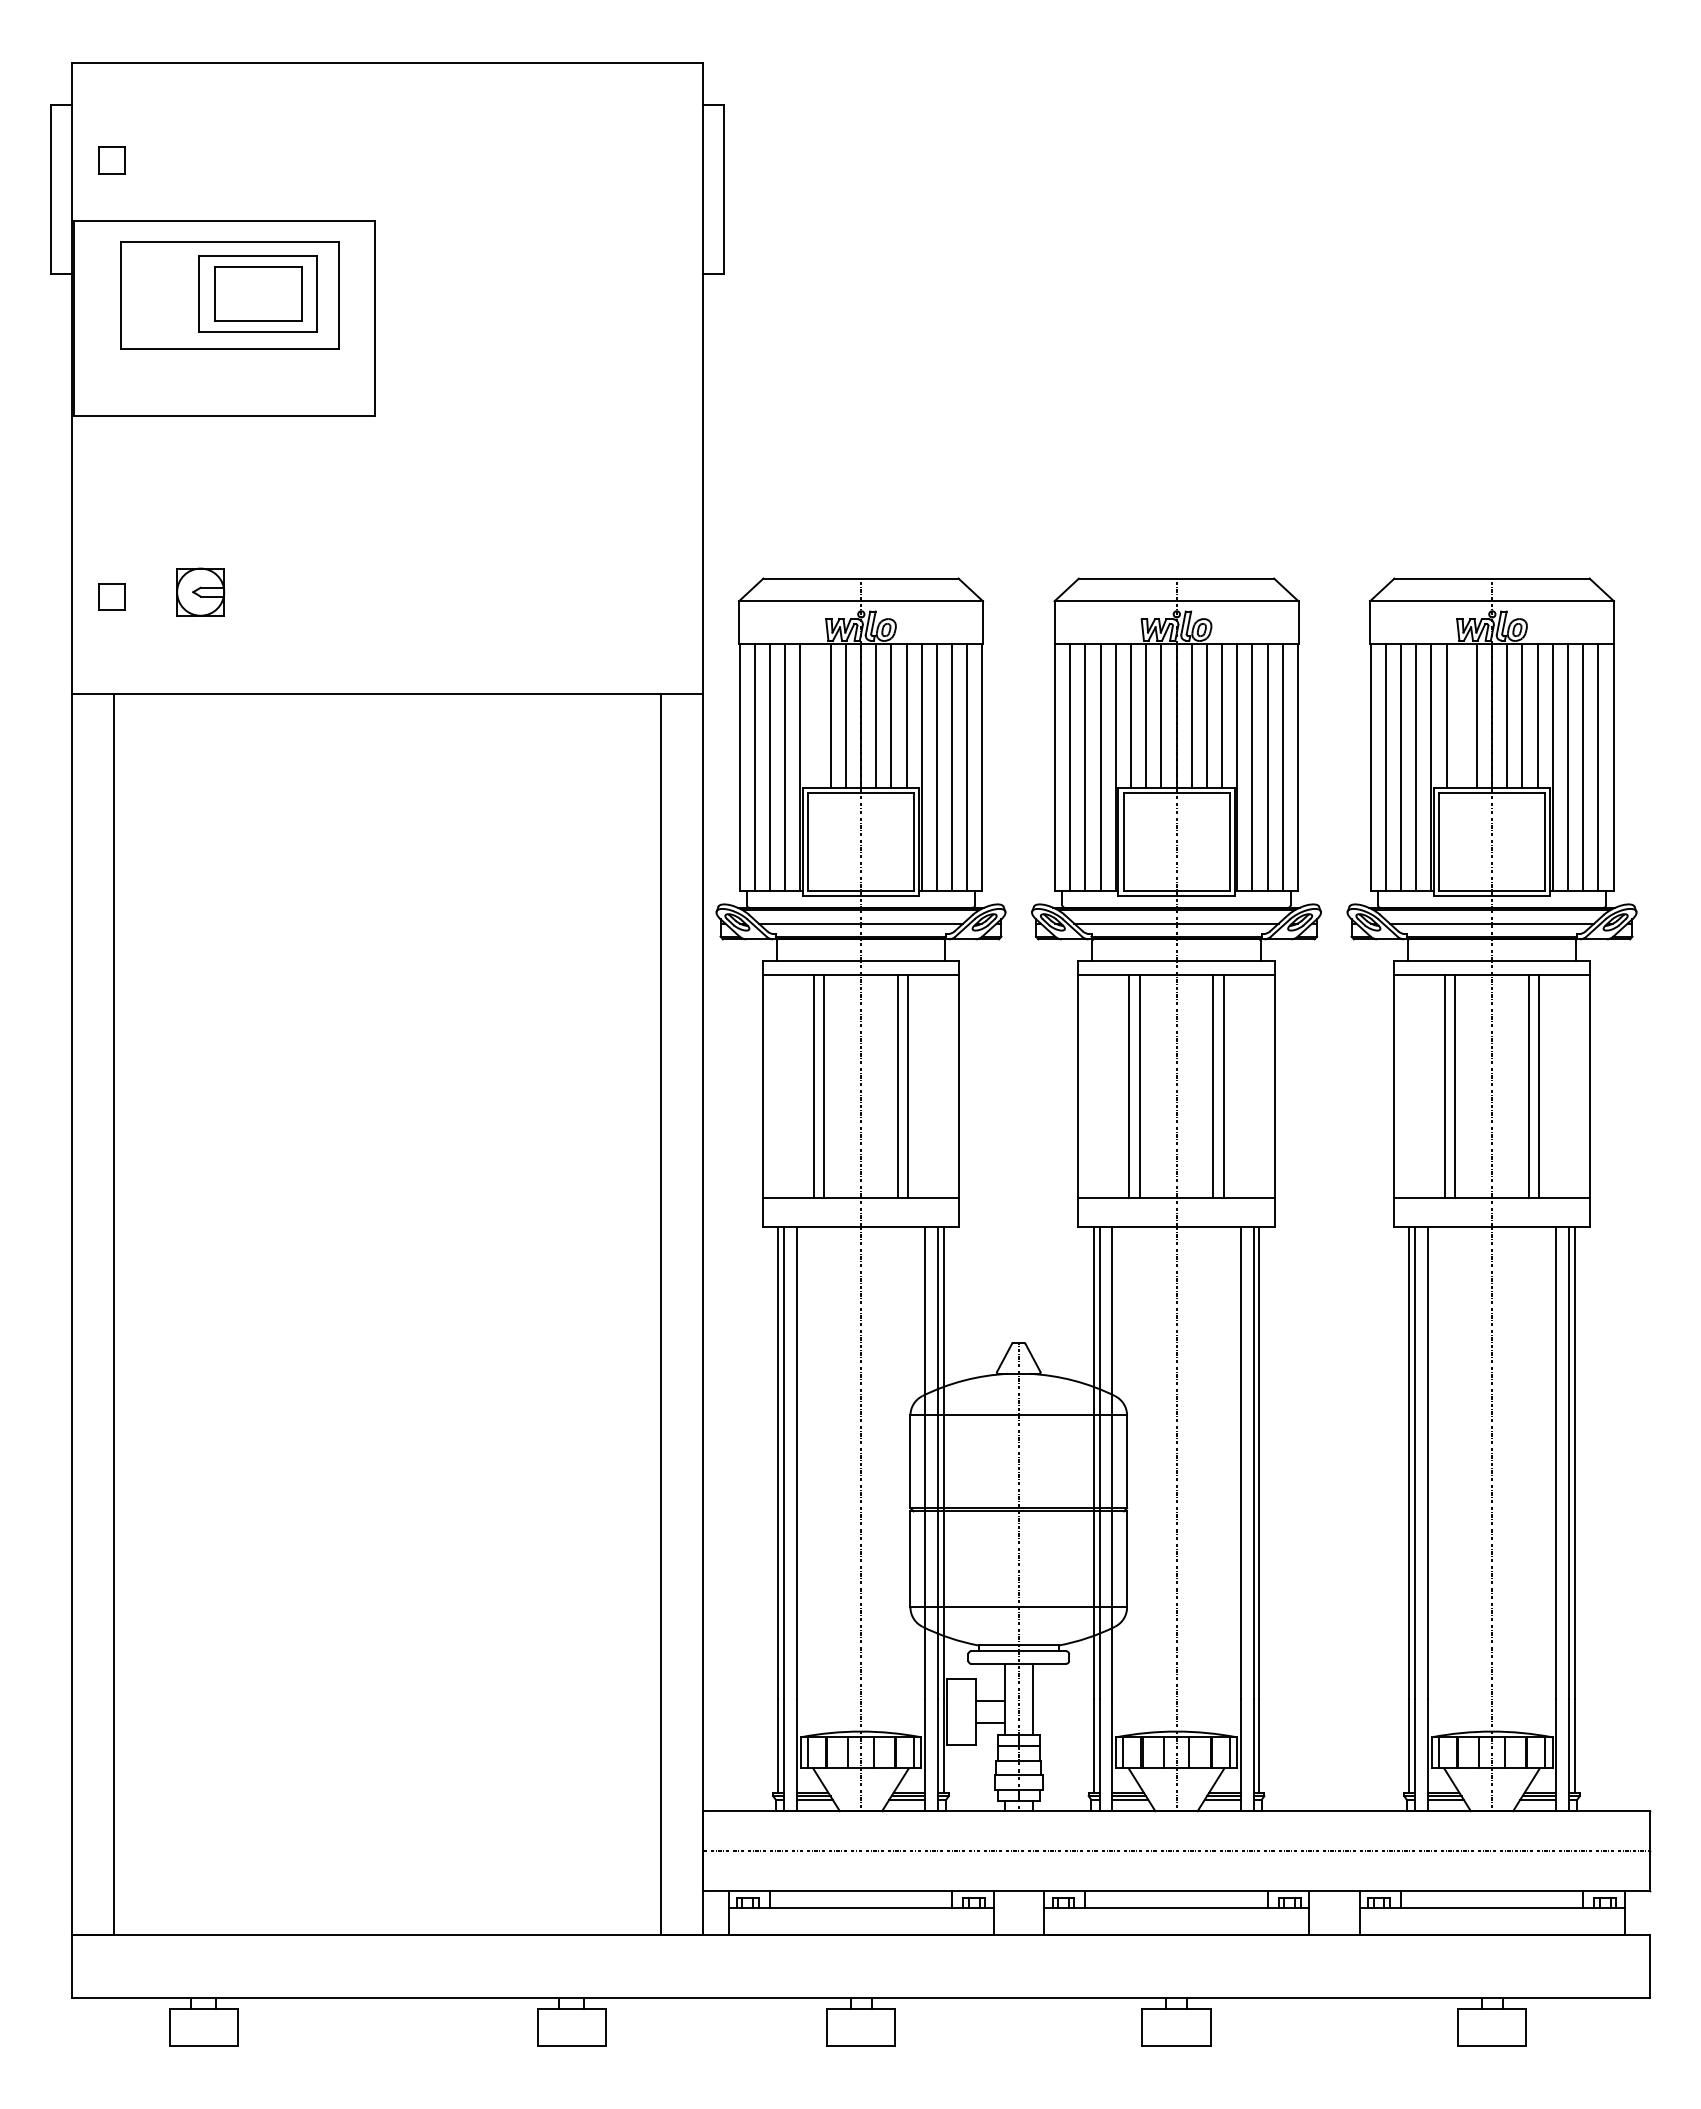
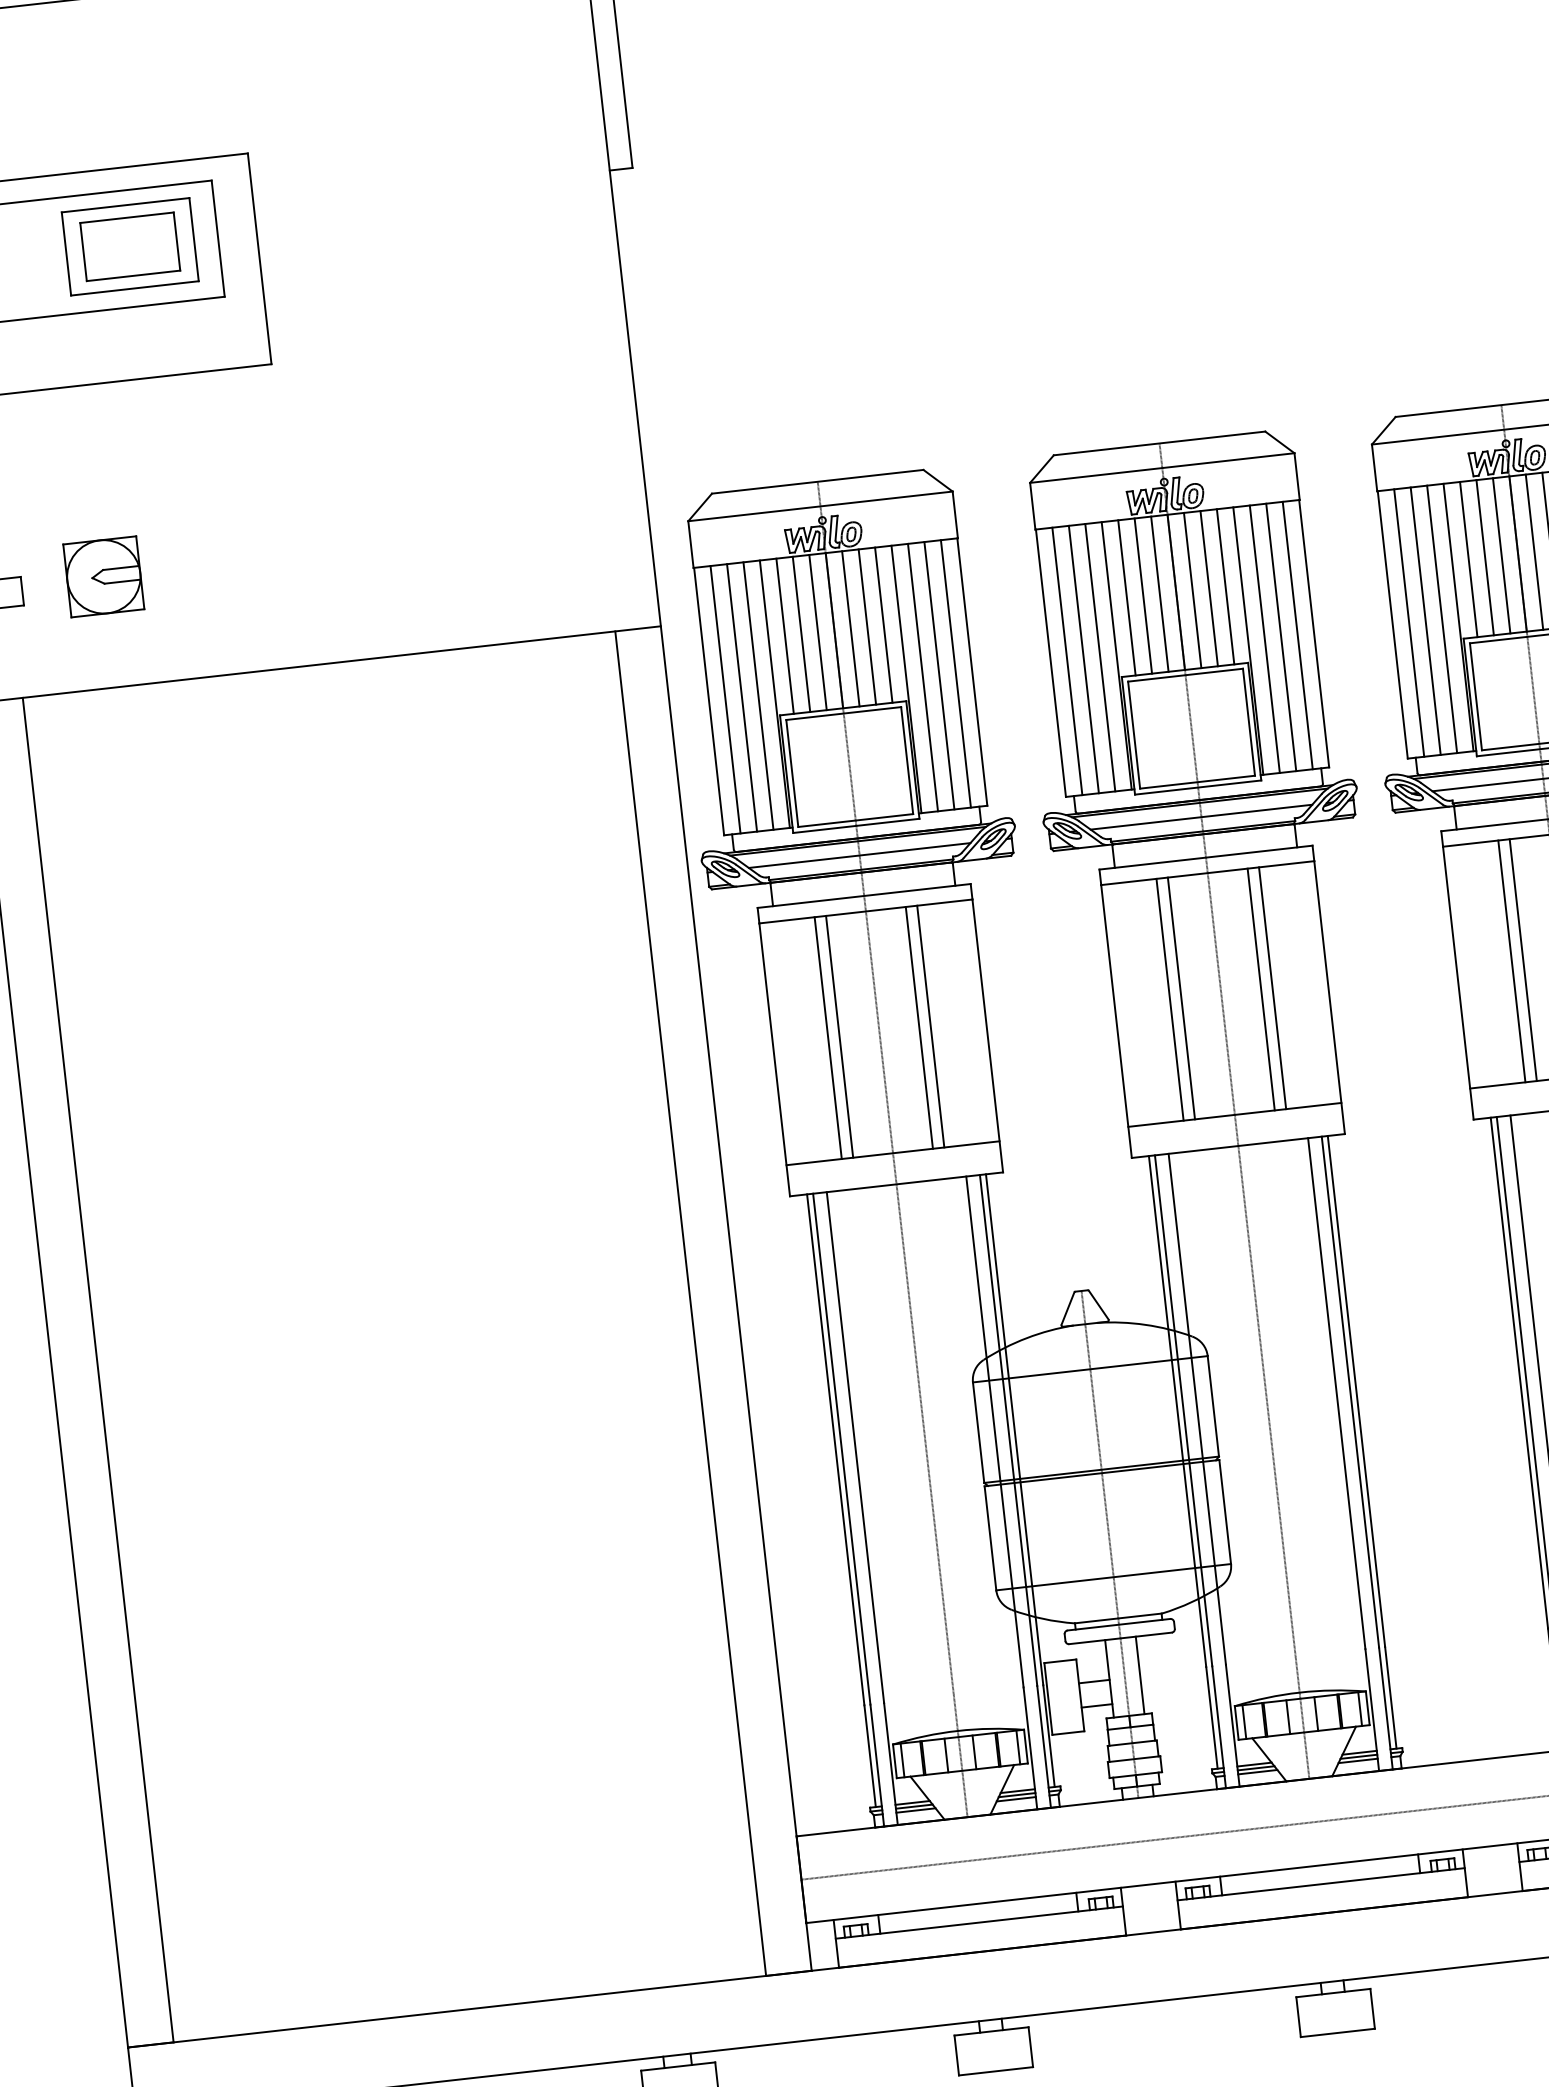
part: (200, 591) -> (103, 576), size x1.43
line: (815, 715) -> (785, 635), added
line: (1461, 715) -> (1484, 557), added

